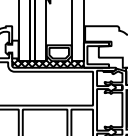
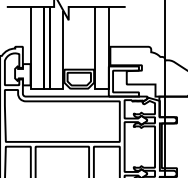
hatch: (47, 61) -> (65, 89), removed

